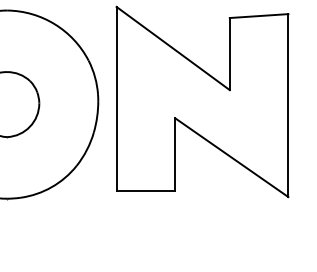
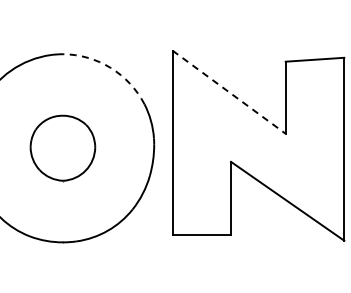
arc: (54, 23) -> (110, 67), solid -> dashed
line: (173, 48) -> (229, 92), solid -> dashed

